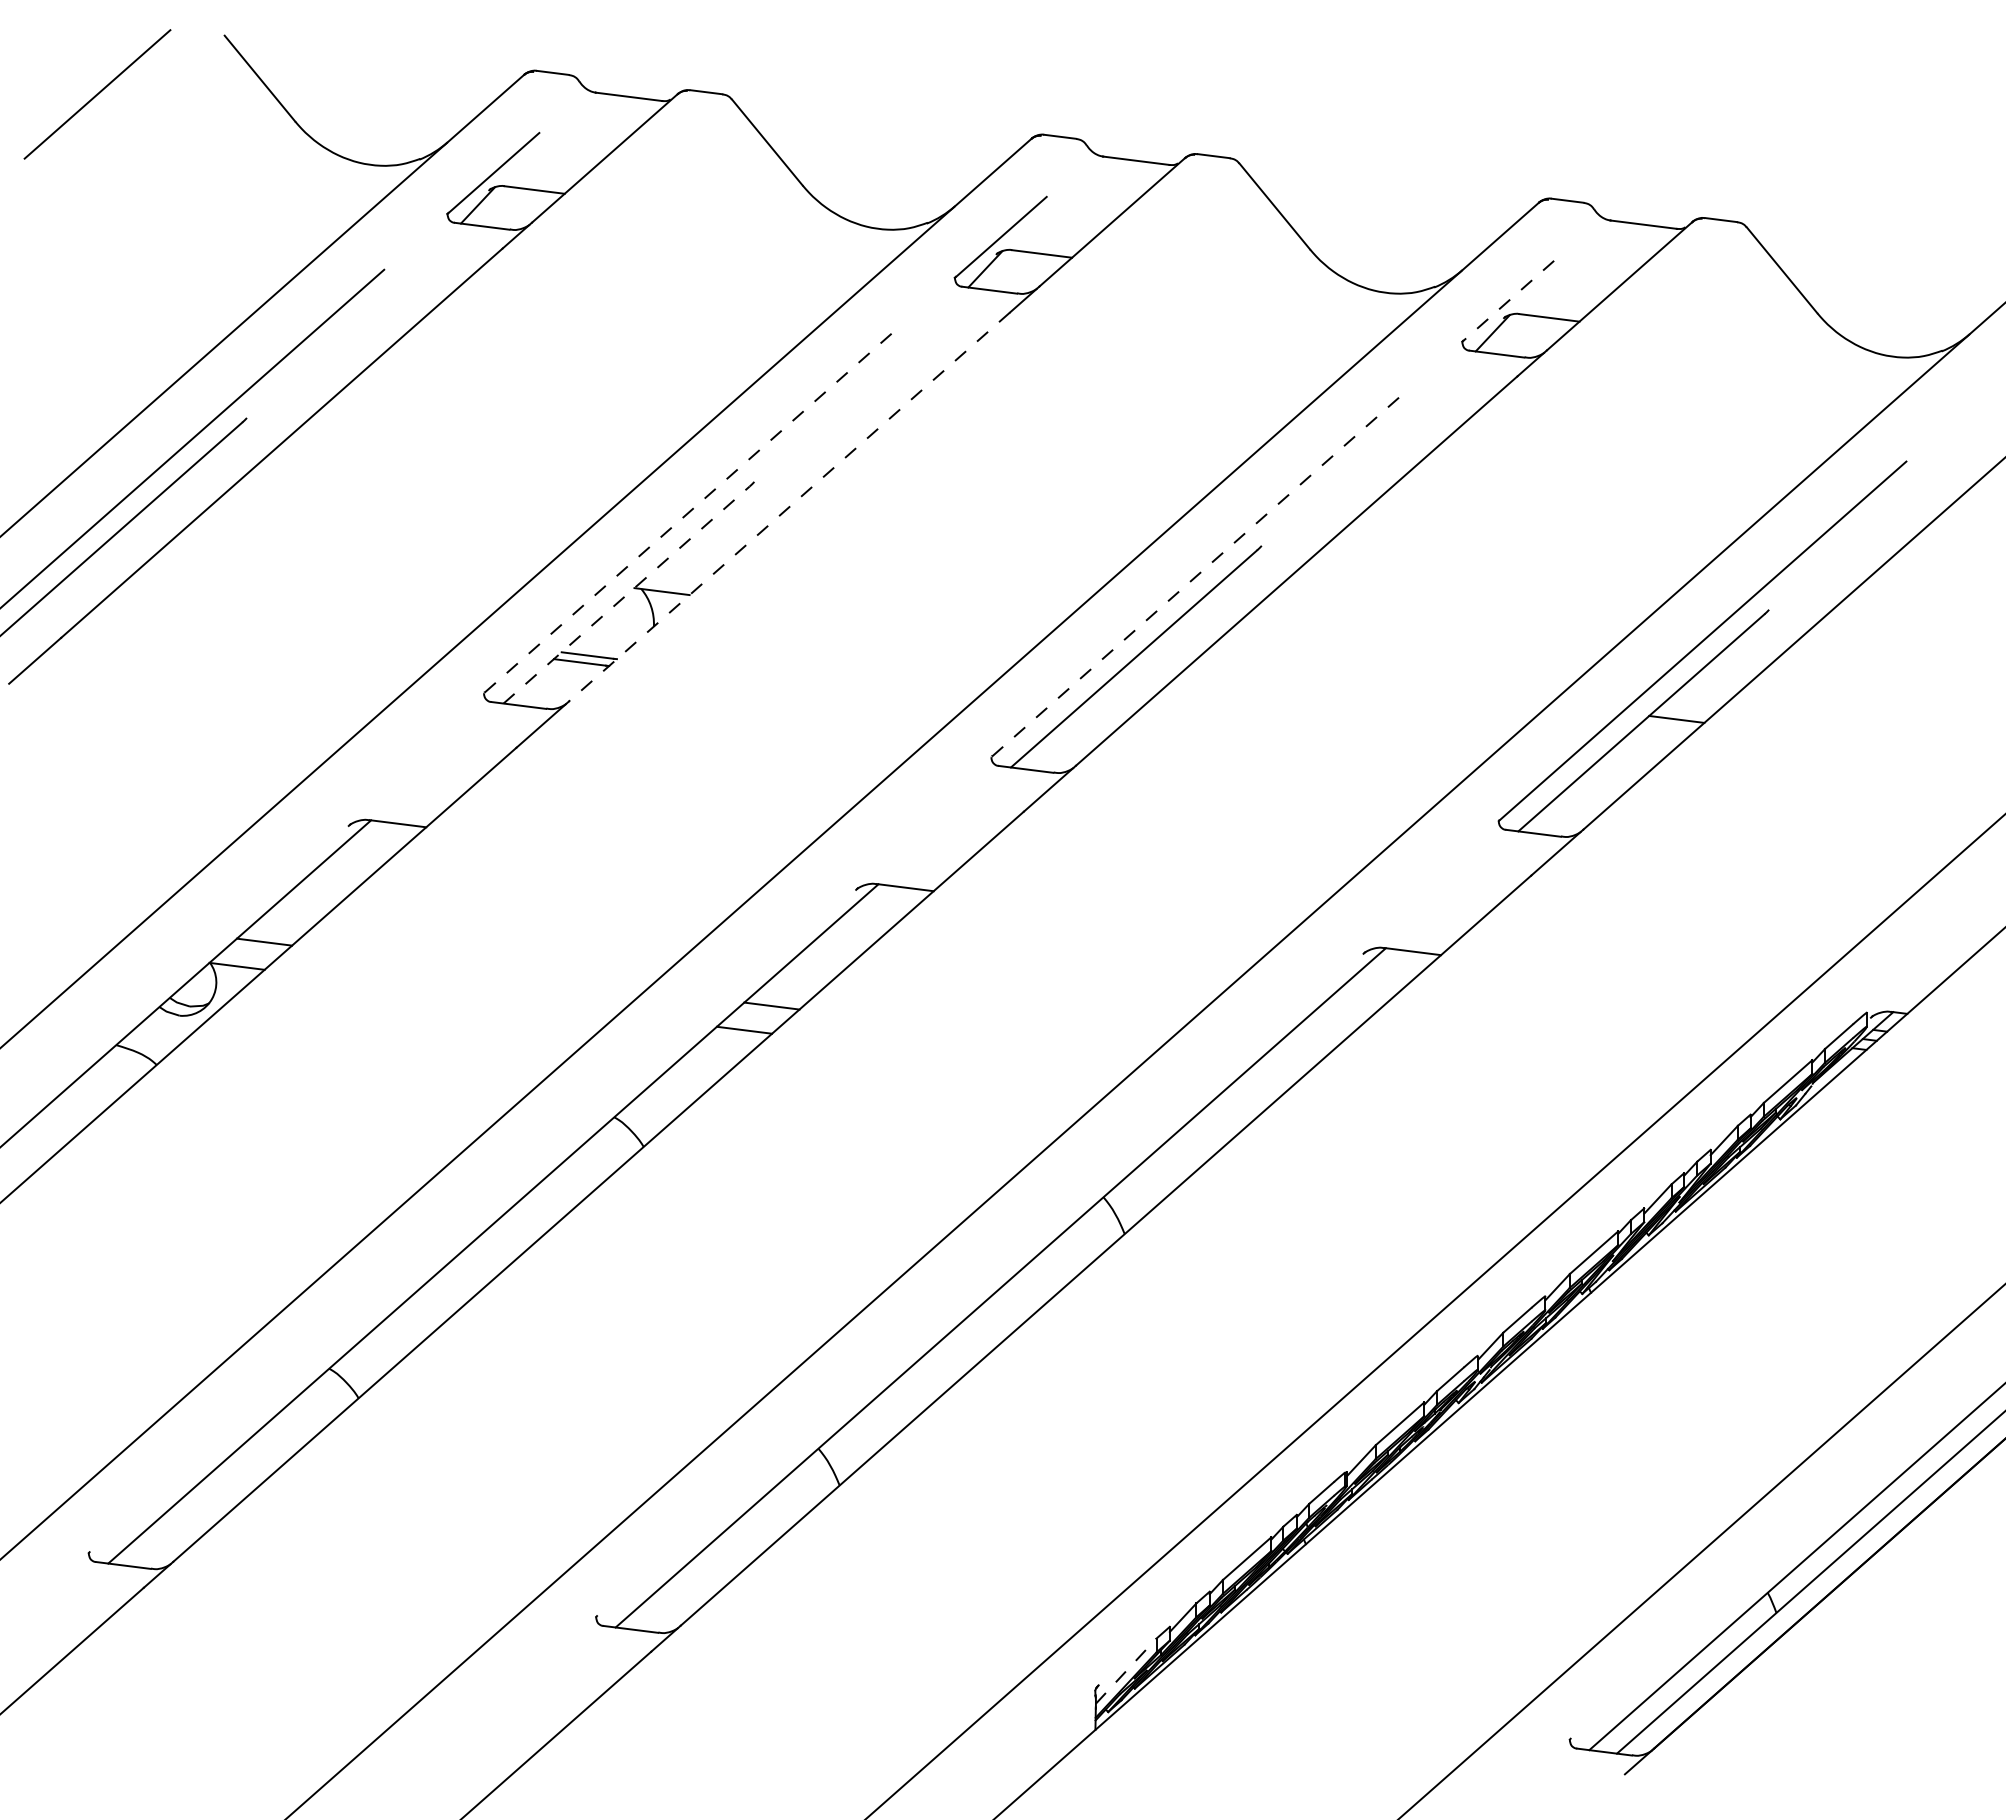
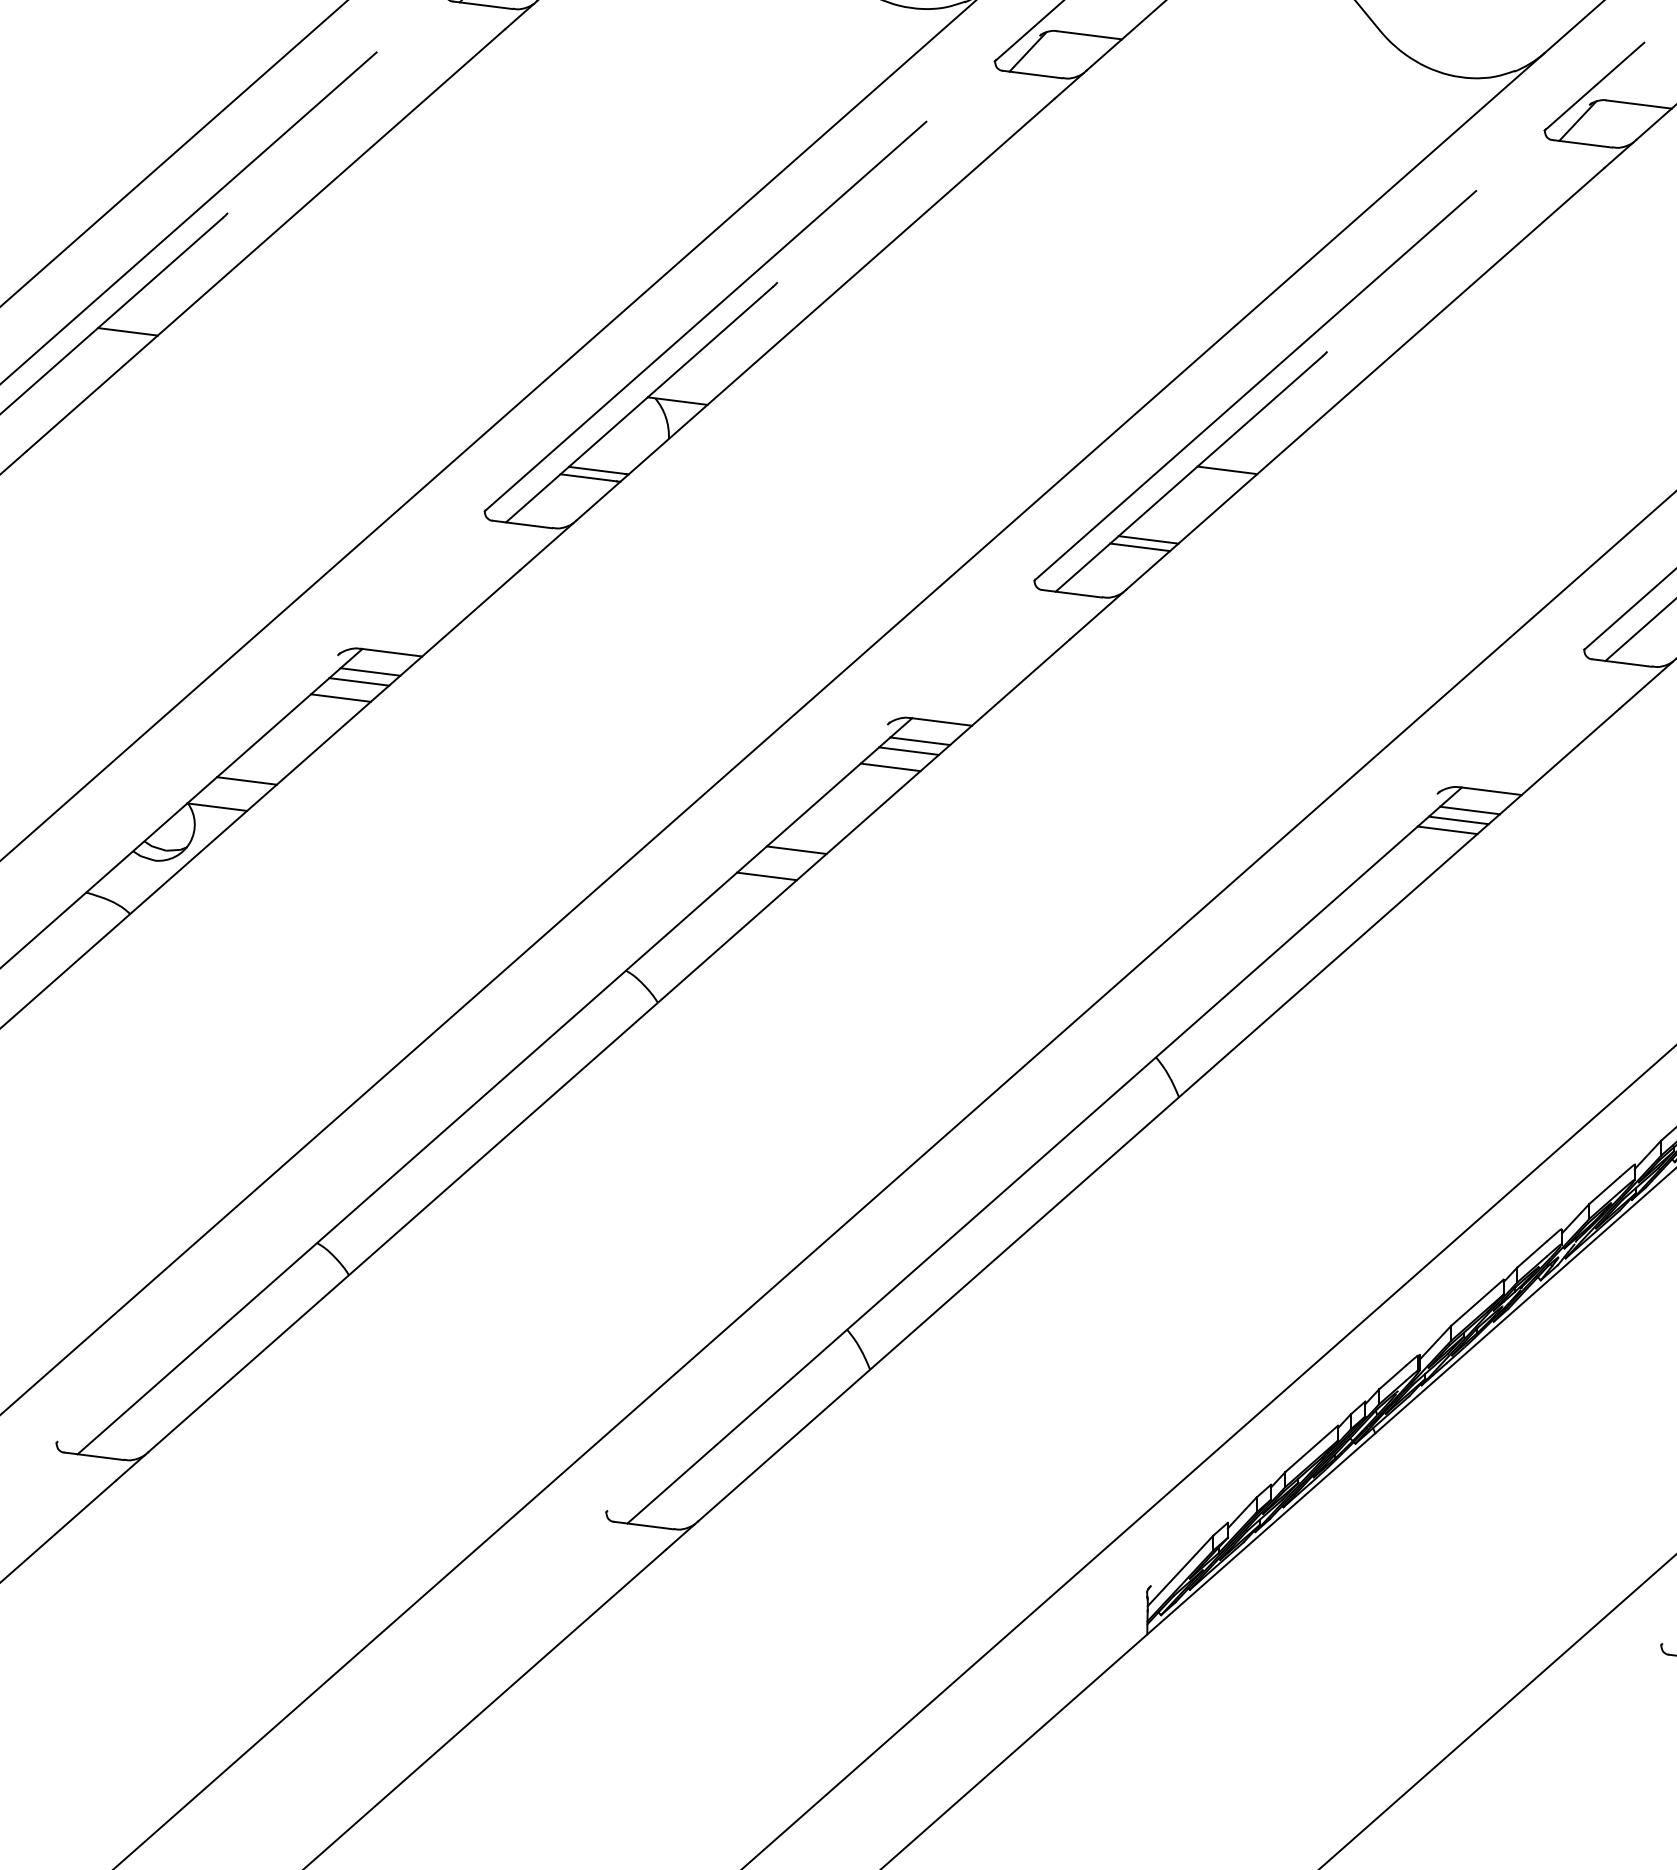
line: (1507, 301) -> (1593, 86), dashed -> solid
line: (788, 507) -> (814, 310), dashed -> solid
line: (687, 513) -> (705, 316), dashed -> solid
line: (154, 527) -> (127, 331), added
line: (1195, 577) -> (1255, 385), dashed -> solid
line: (627, 594) -> (640, 404), dashed -> solid
line: (1169, 655) -> (1227, 470), added
line: (1096, 719) -> (1148, 539), added
line: (1088, 726) -> (1139, 547), added
line: (378, 841) -> (370, 671), added
line: (367, 850) -> (358, 681), added
line: (350, 865) -> (340, 697), added
line: (885, 905) -> (919, 741), added
line: (875, 914) -> (908, 750), added
line: (858, 929) -> (890, 767), added
line: (1392, 968) -> (1469, 809), added
line: (1382, 978) -> (1458, 820), added
line: (1372, 987) -> (1447, 830), added
line: (1126, 1671) -> (1180, 1571), dashed -> solid

